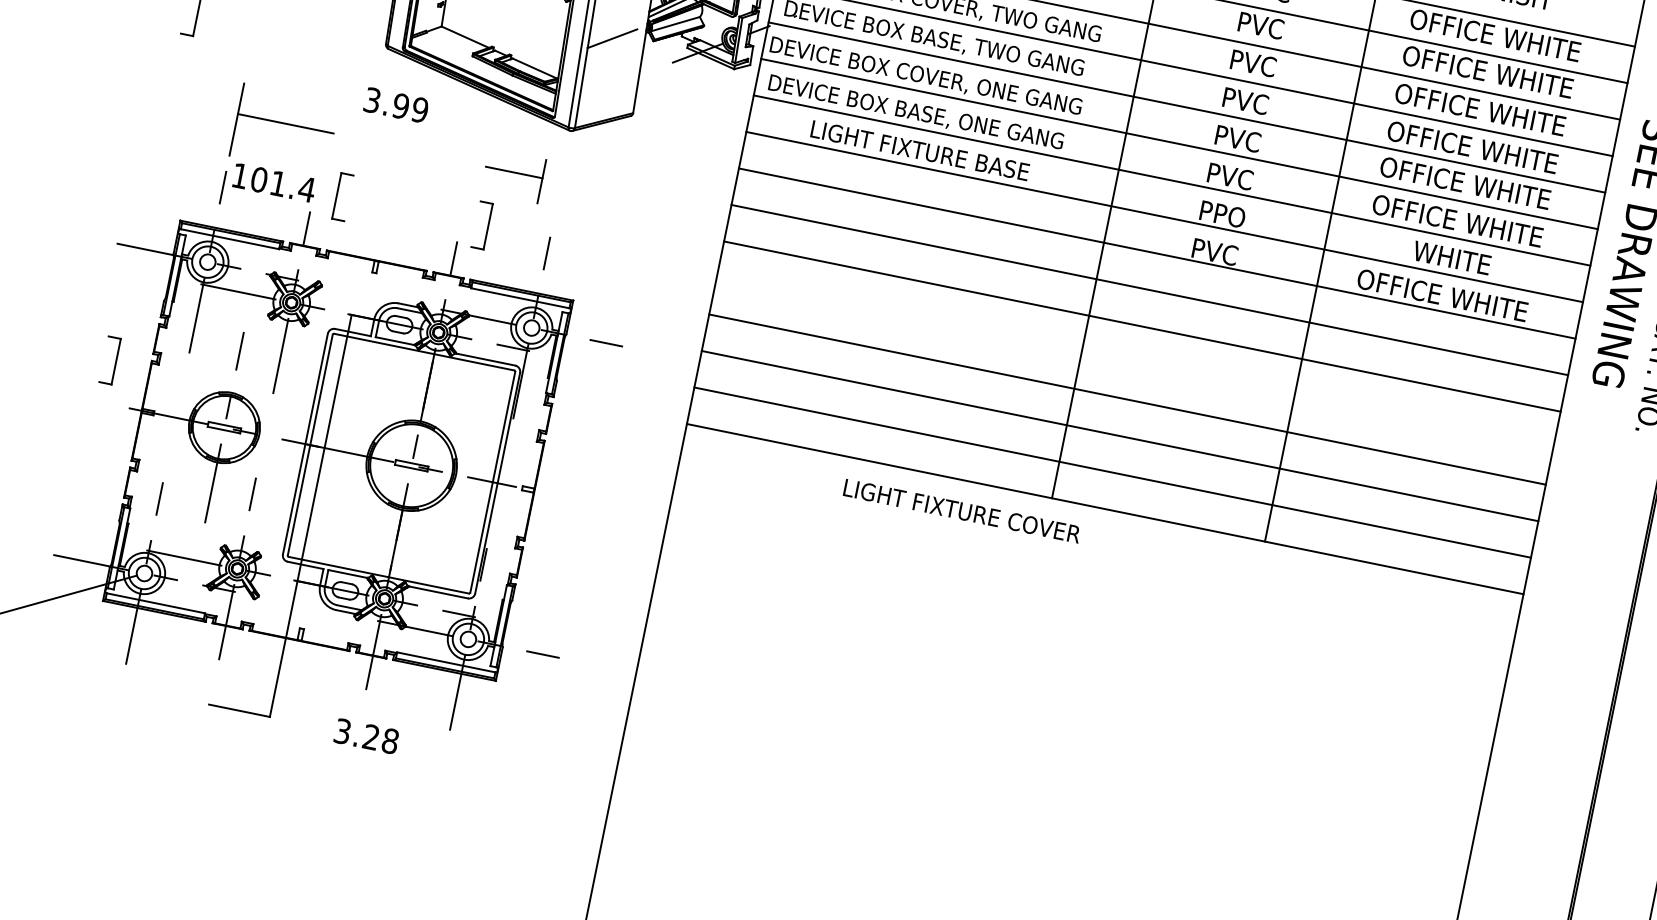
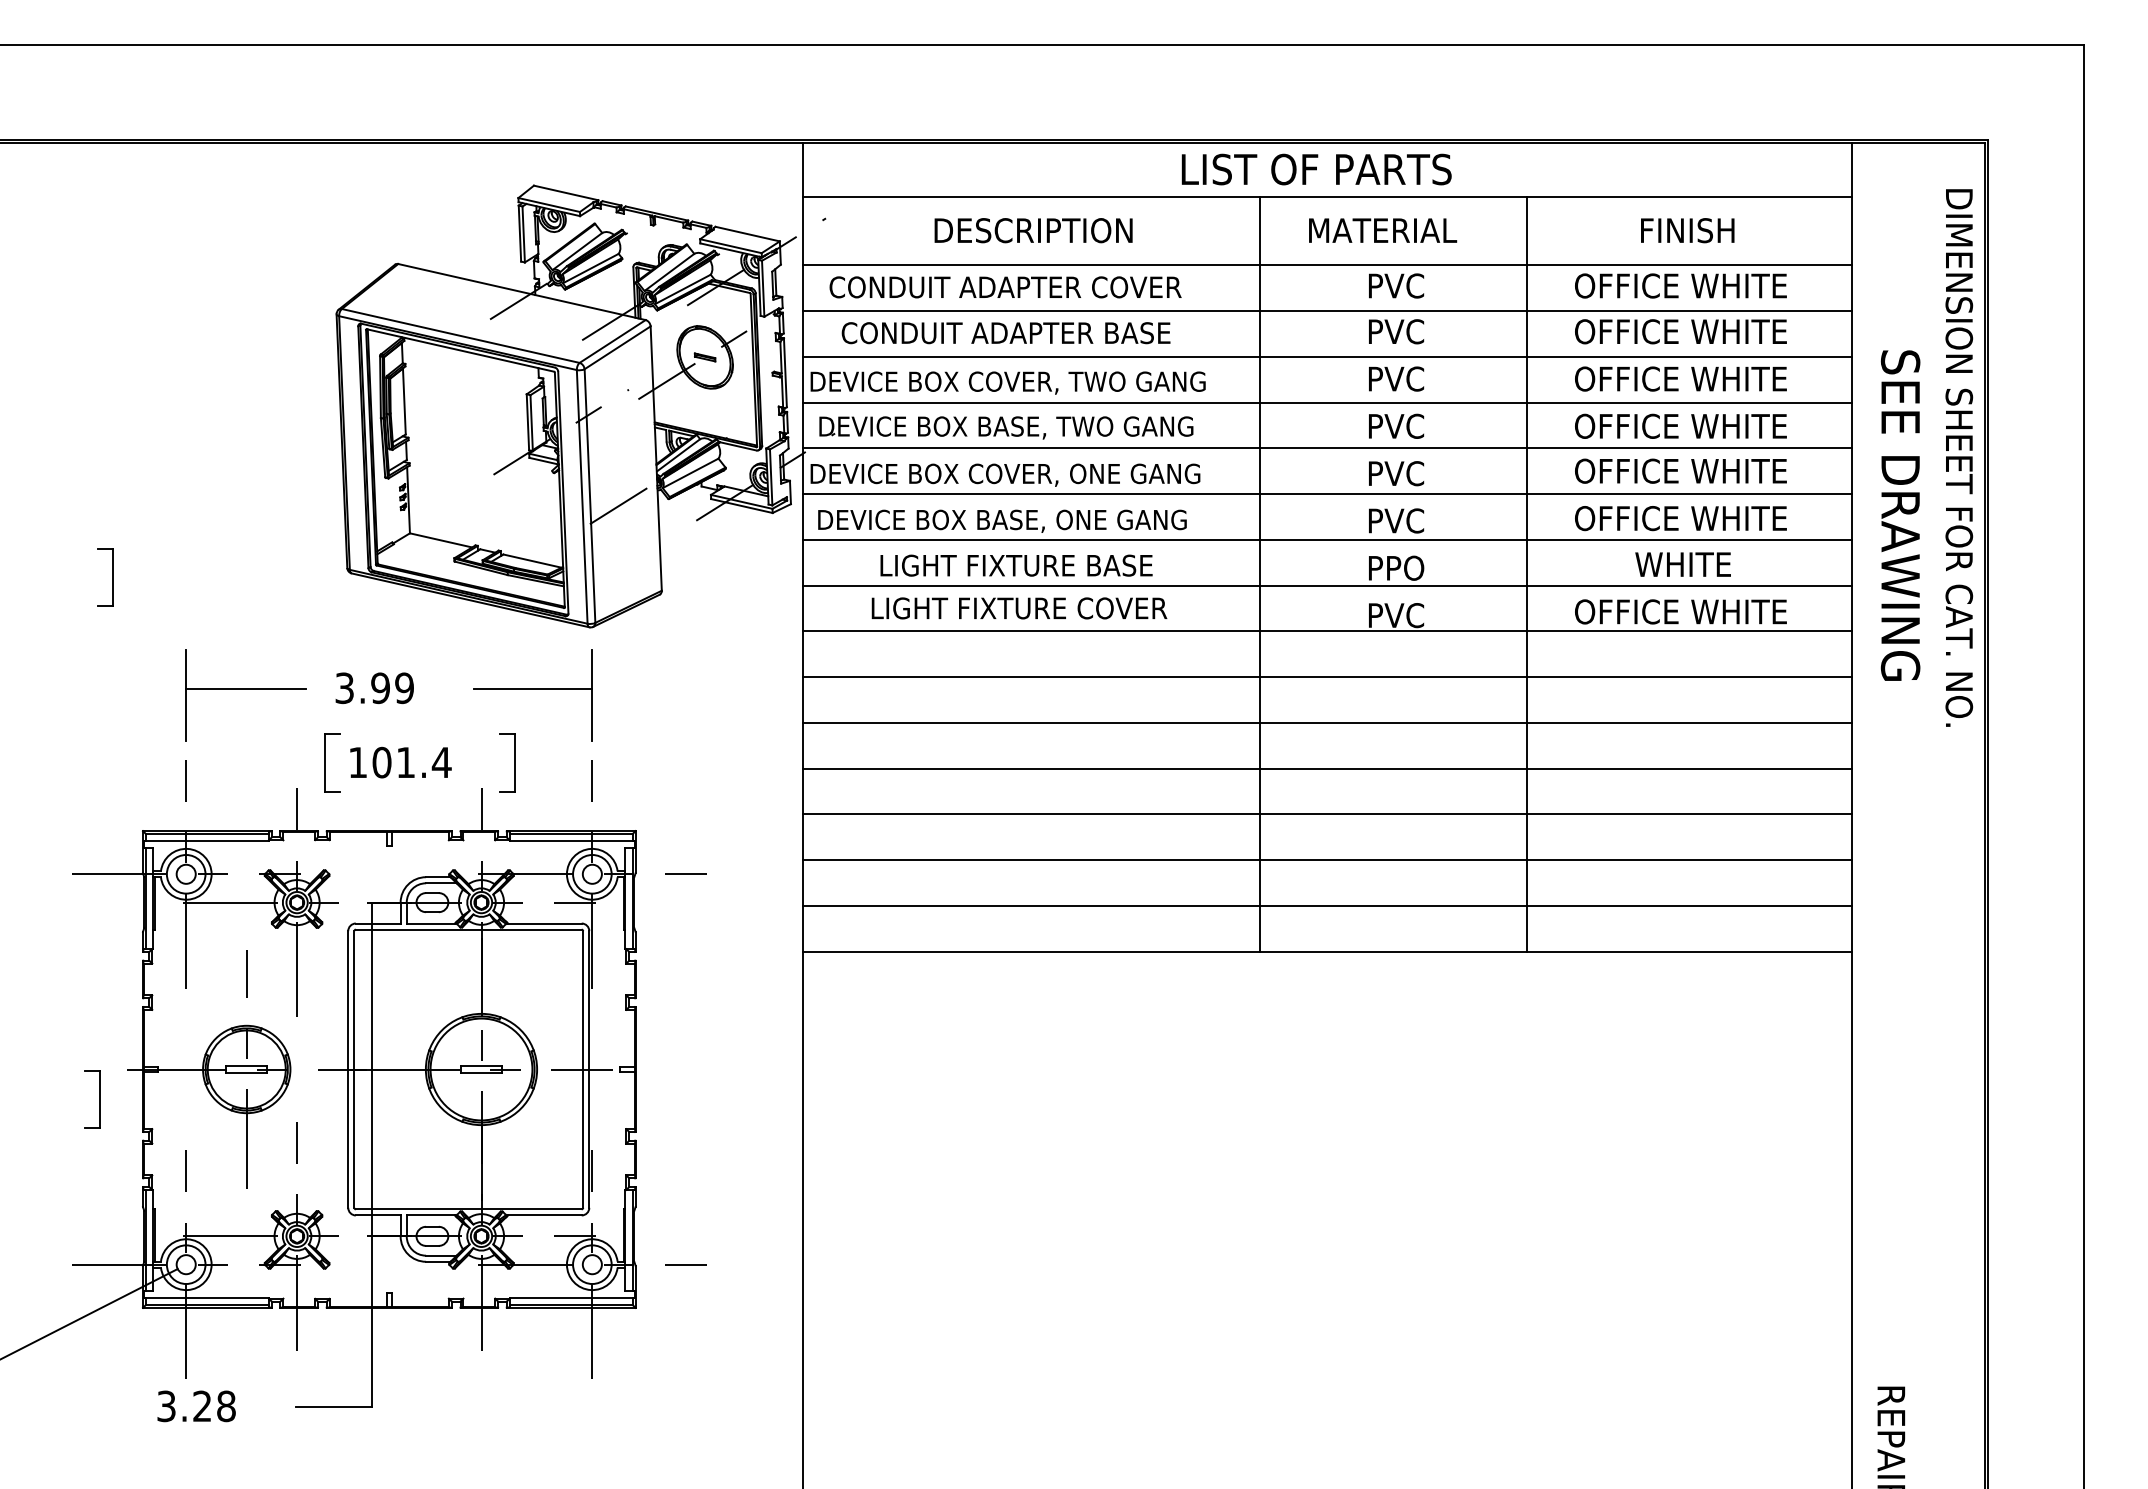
text: (396, 104) -> (374, 687), moved
part: (513, 175) -> (532, 695), size x1.67
text: (274, 182) -> (400, 762), moved
part: (115, 361) -> (99, 1099), moved
line: (1134, 362) -> (1326, 768), added
text: (962, 511) -> (1019, 608), moved
text: (366, 736) -> (196, 1406), moved

